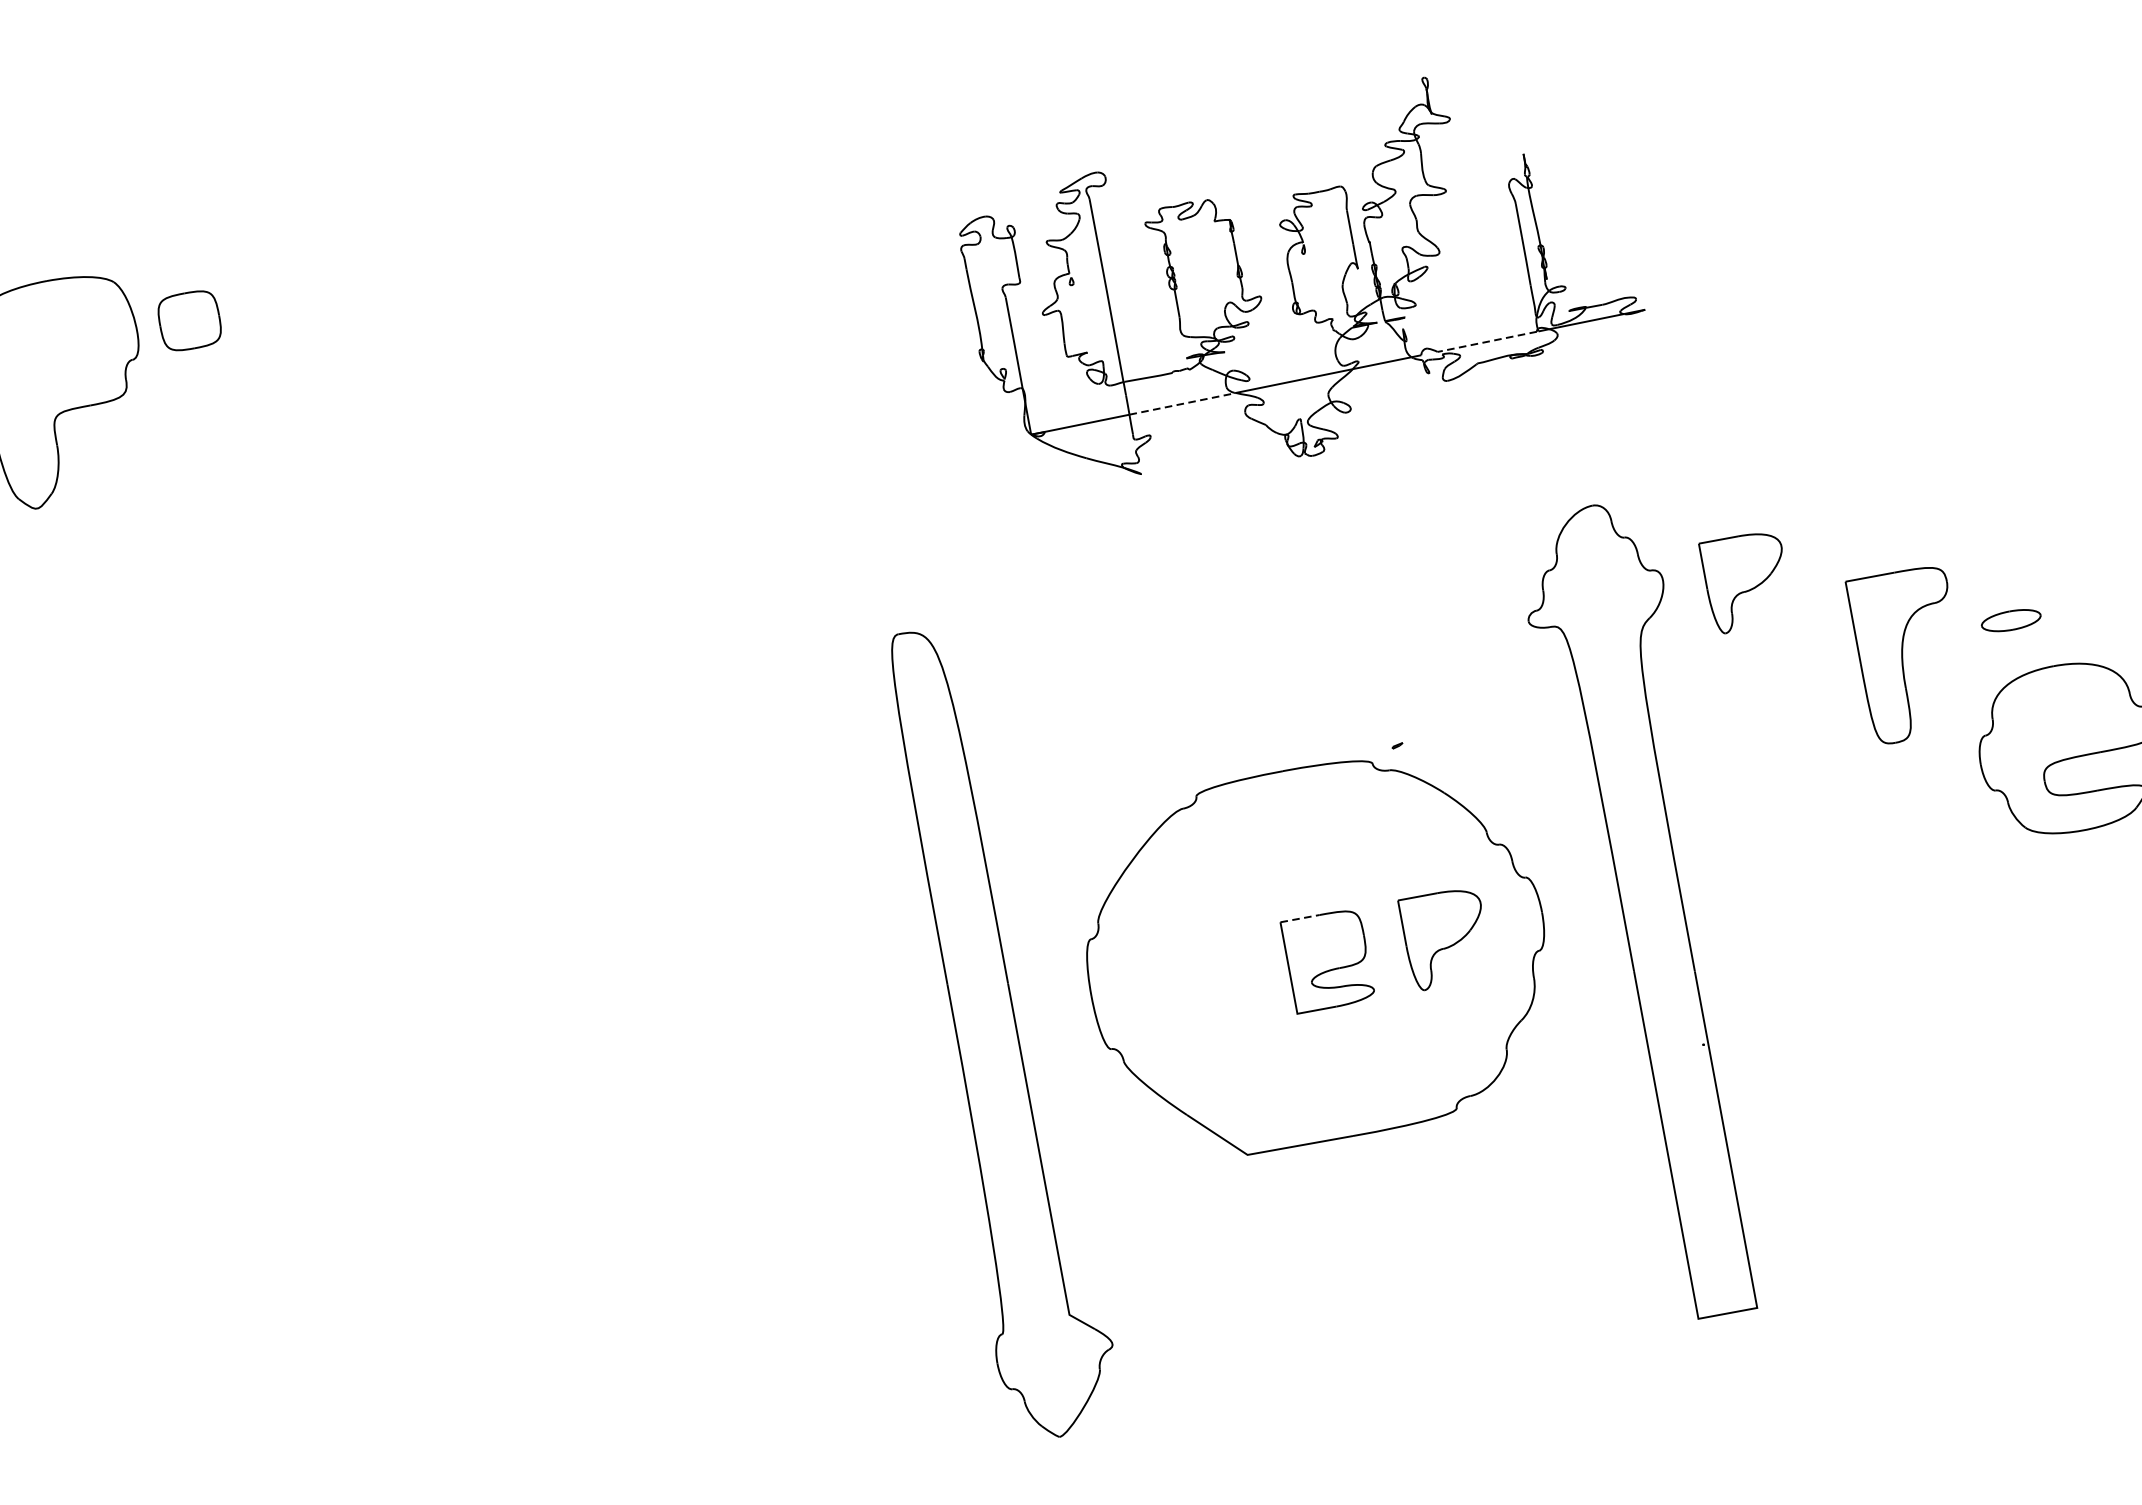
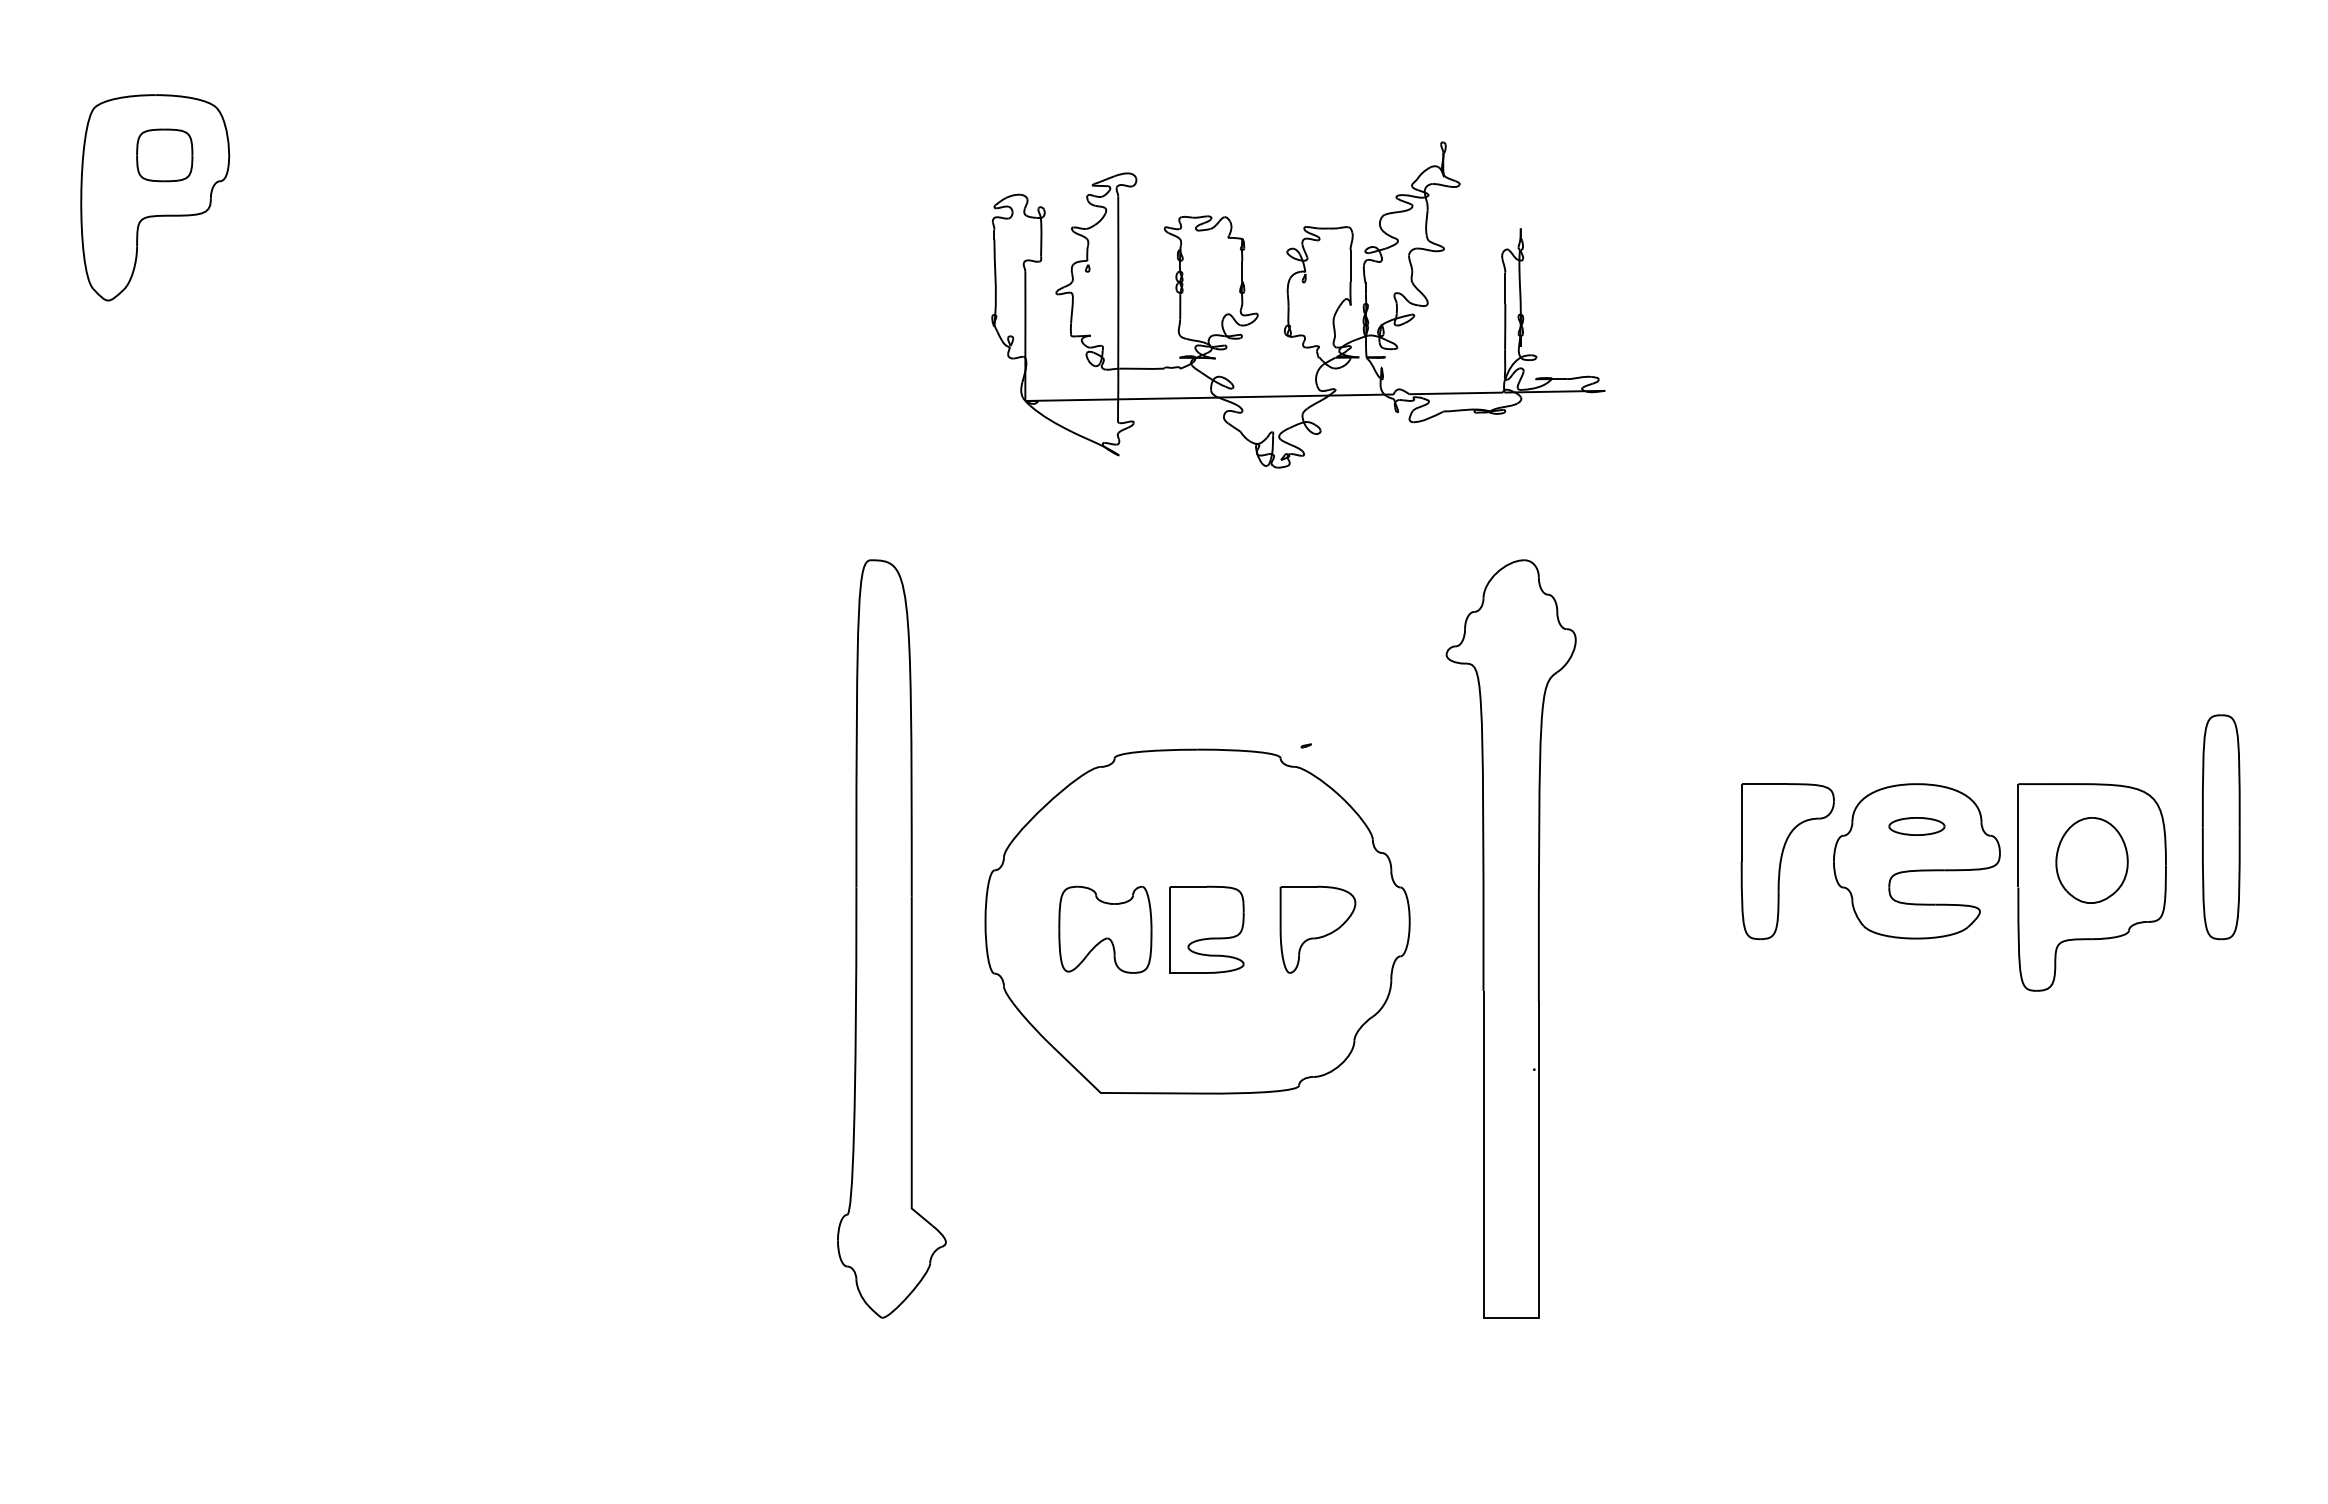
part: (189, 320) -> (164, 155), moved
line: (1487, 341) -> (1456, 393), dashed -> solid
line: (1182, 403) -> (1168, 398), dashed -> solid
part: (1746, 581) -> (1651, 655), removed
part: (2010, 620) -> (1916, 826), moved
part: (1909, 654) -> (1787, 861), moved
line: (1300, 918) -> (1188, 886), dashed -> solid
part: (1220, 980) -> (1105, 929), added

